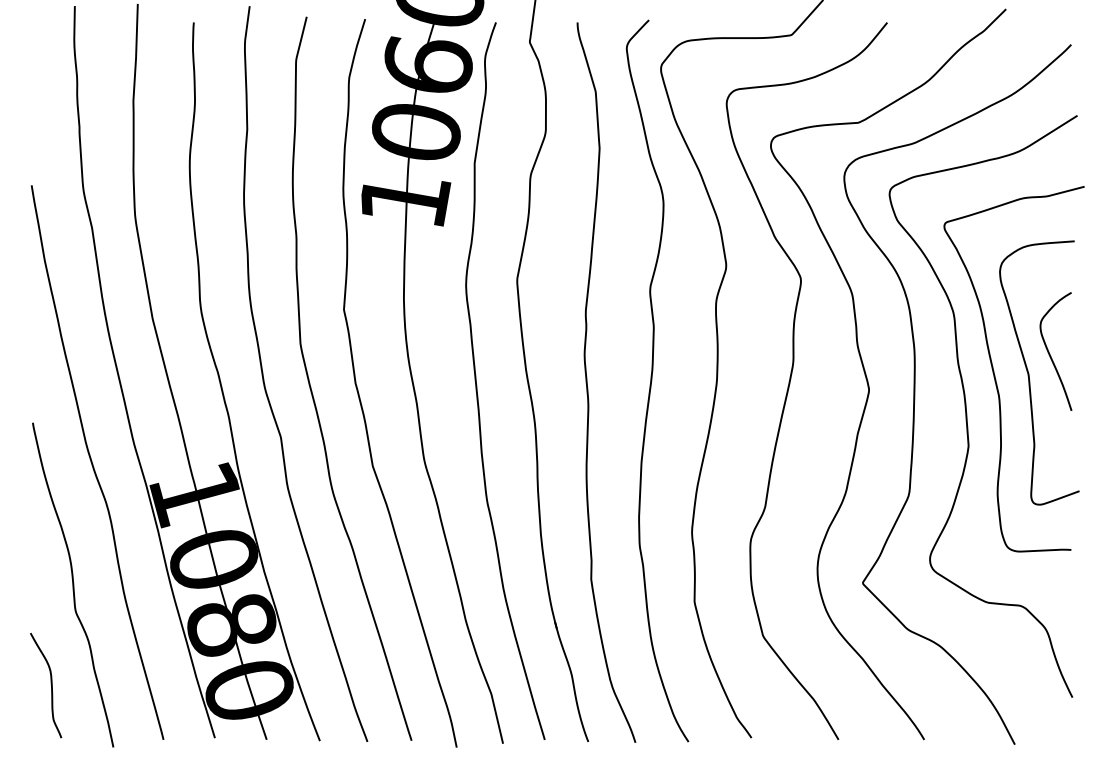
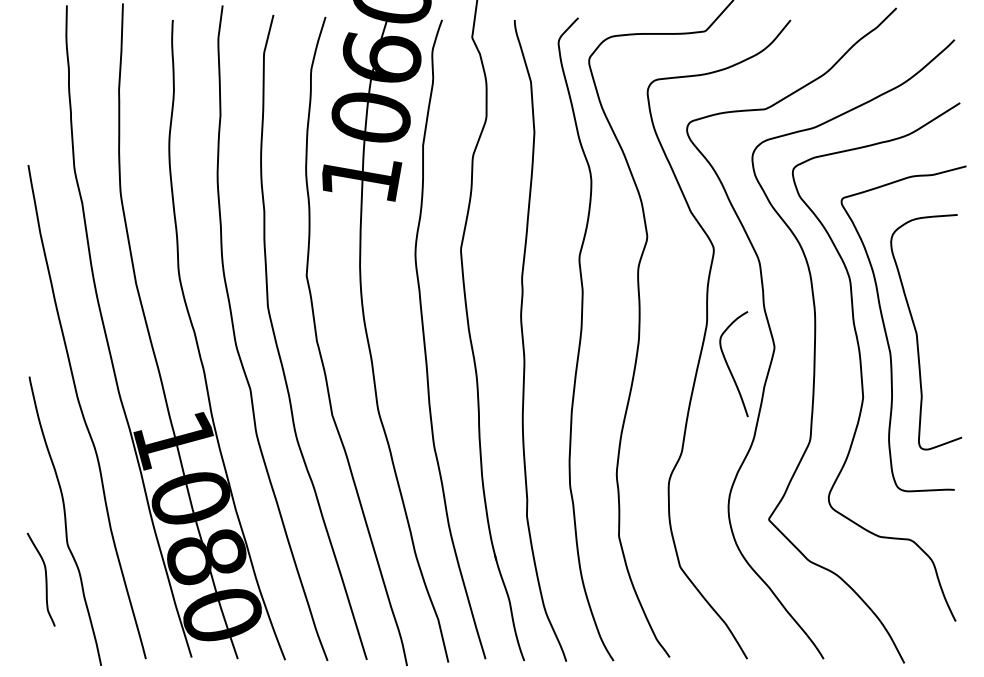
curve: (1050, 354) -> (729, 366), moved
curve: (50, 685) -> (45, 579), moved

